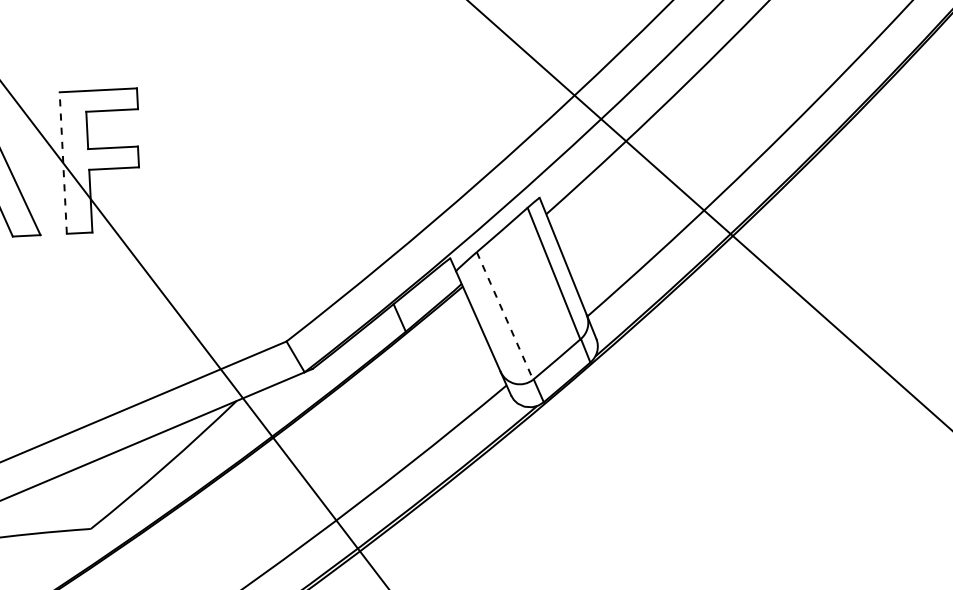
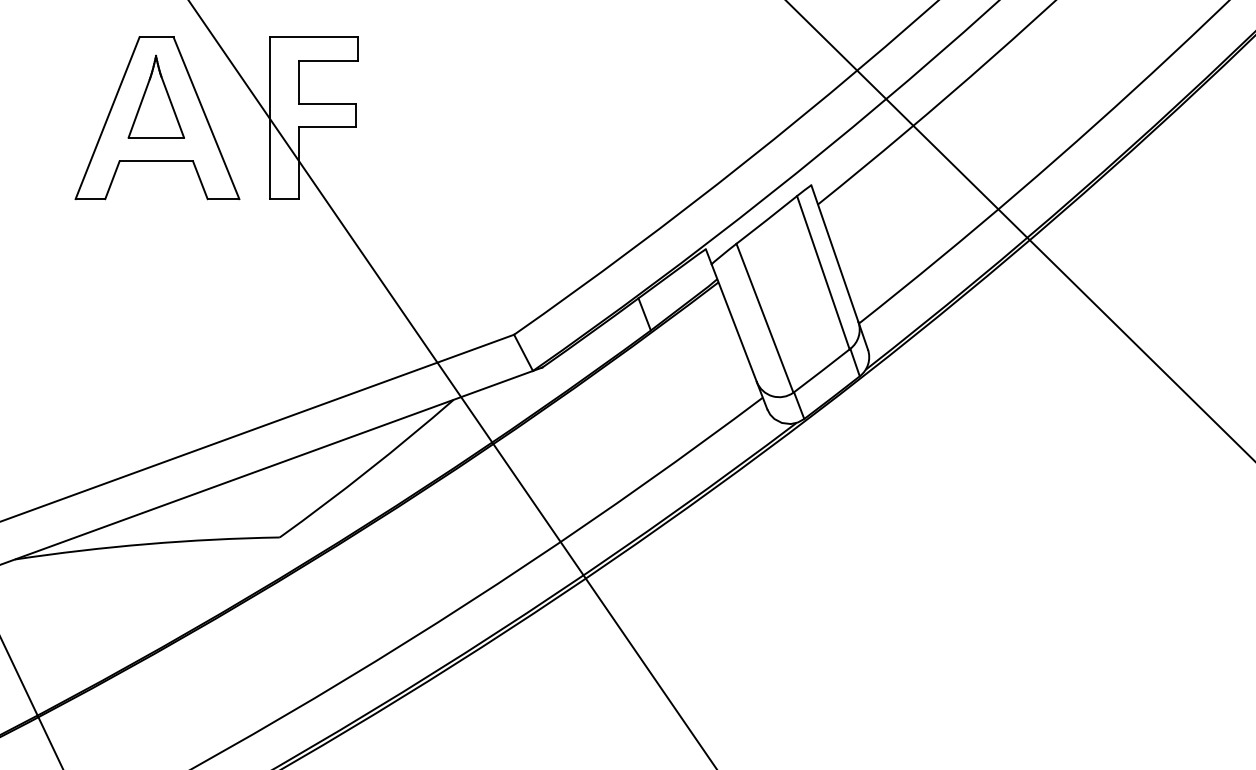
line: (63, 163) -> (269, 118), dashed -> solid
line: (504, 316) -> (764, 318), dashed -> solid

